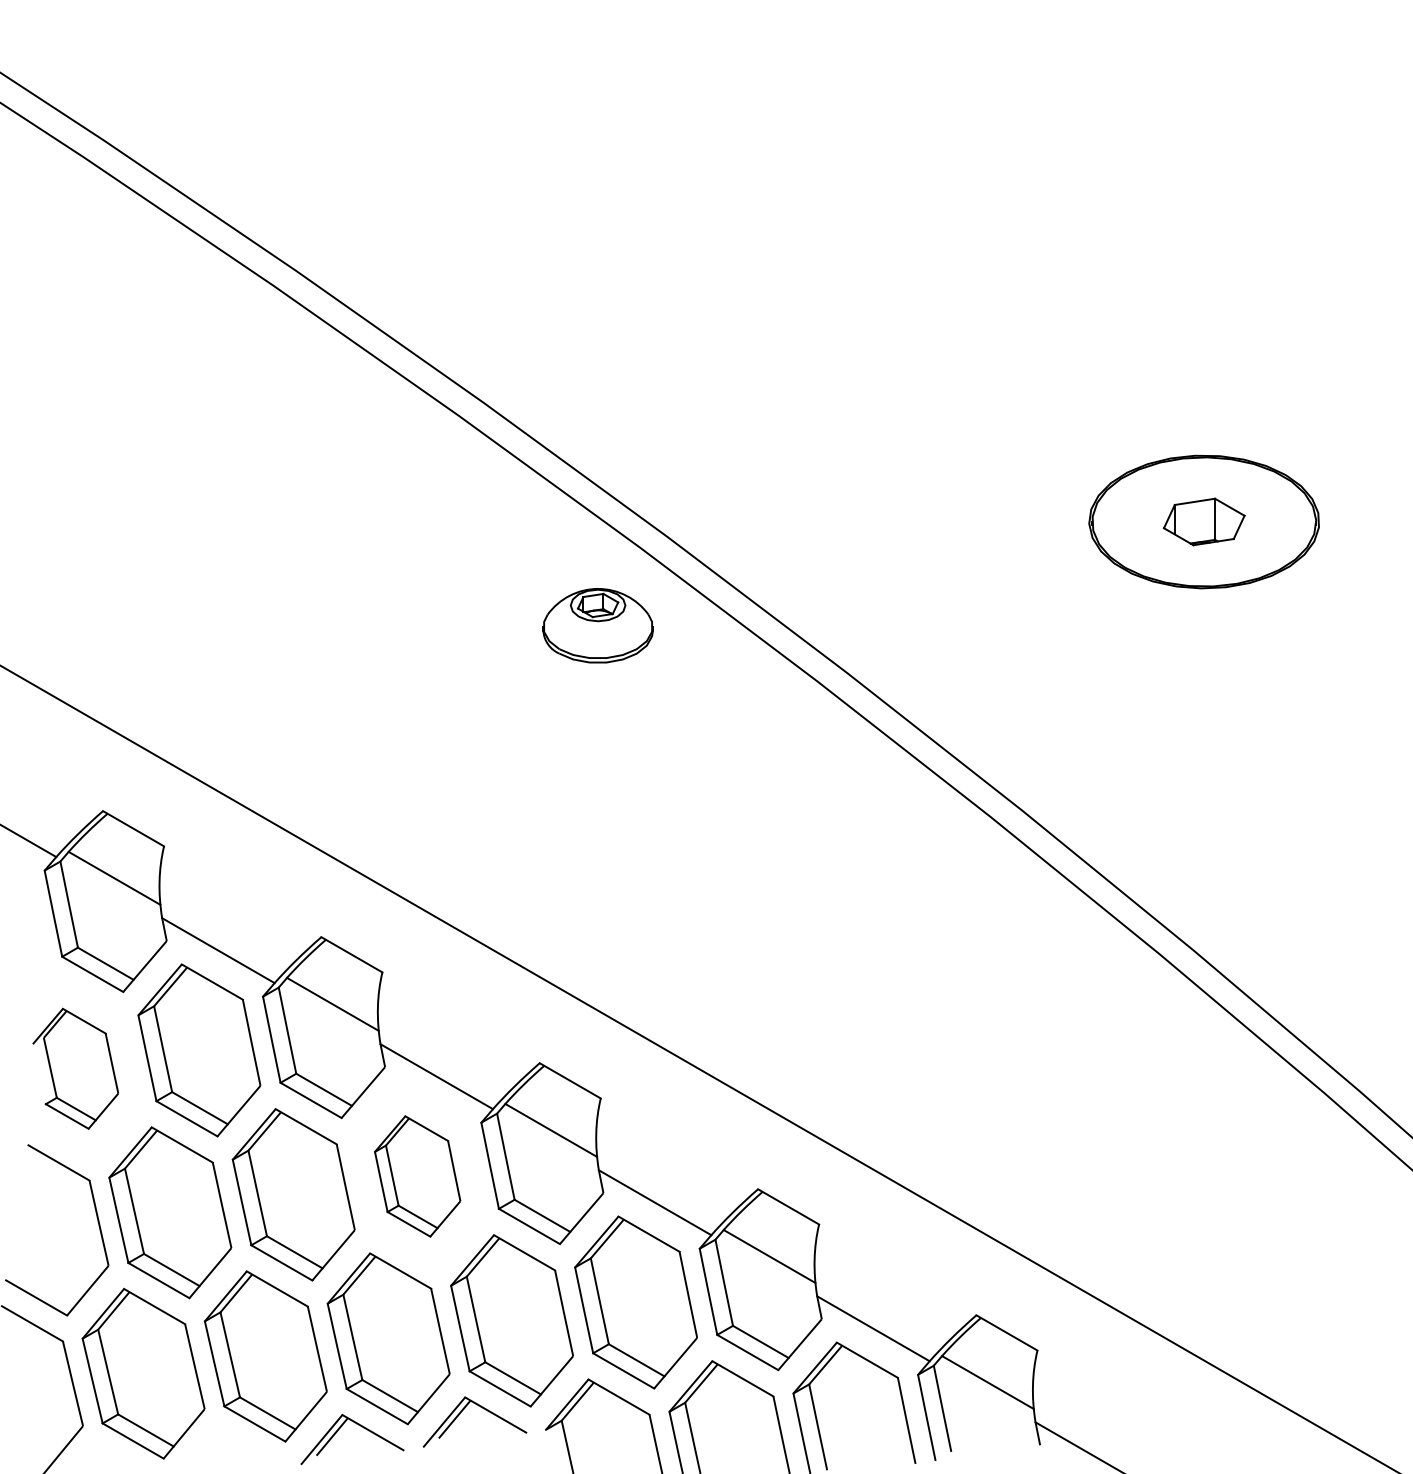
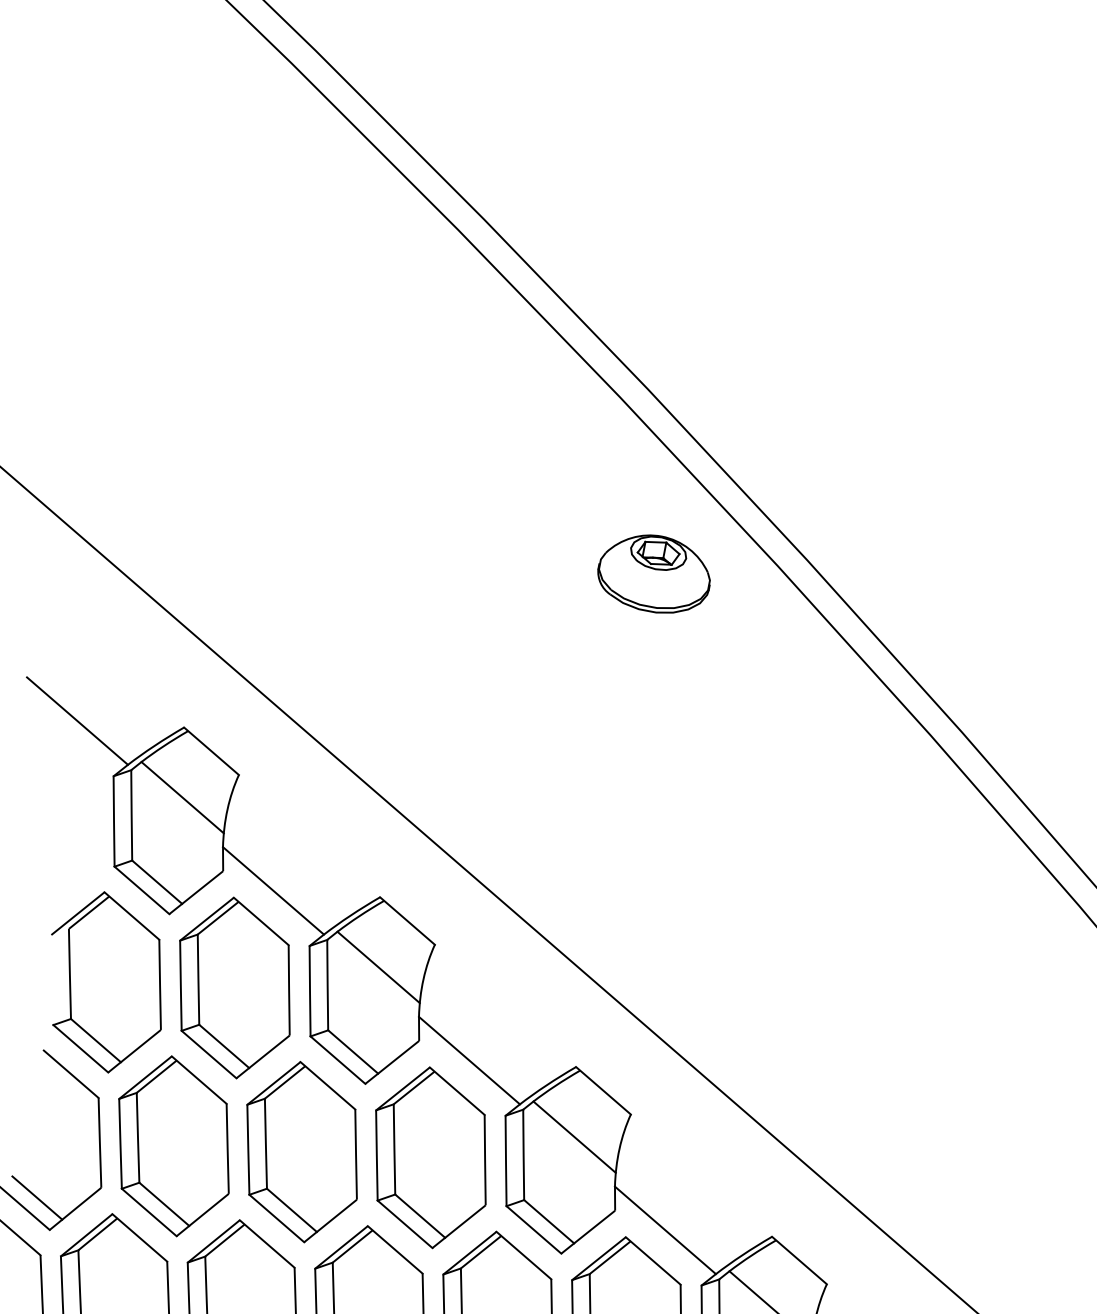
part: (597, 625) -> (654, 573), moved
part: (75, 1068) -> (106, 982), size x1.43
part: (417, 1176) -> (430, 1157), size x1.43
line: (49, 1287) -> (37, 1198), added

